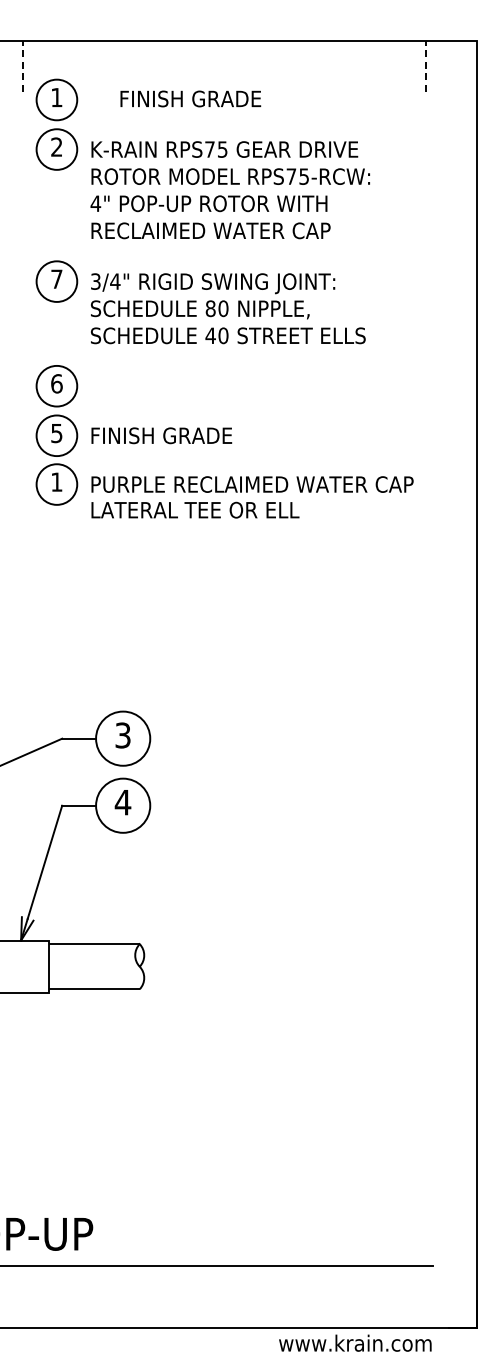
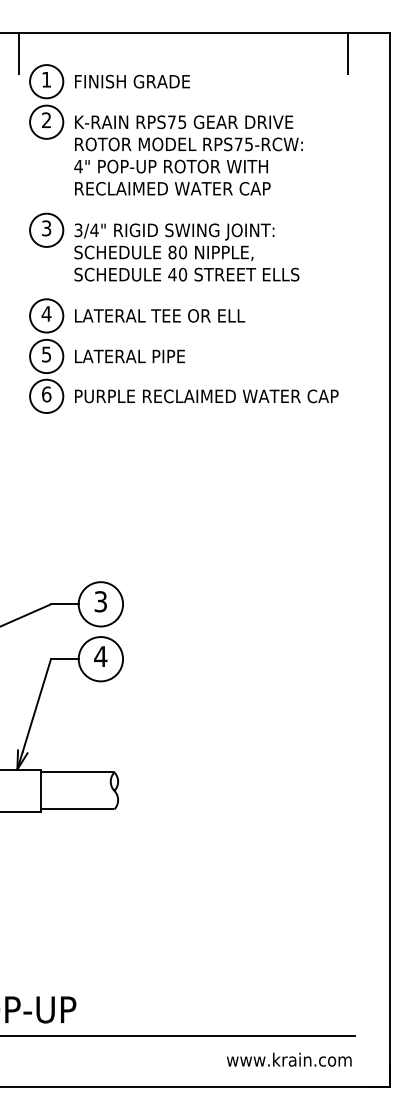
line: (23, 65) -> (19, 53), dashed -> solid
line: (425, 65) -> (348, 53), dashed -> solid
text: (190, 98) -> (132, 81), moved
text: (56, 279) -> (46, 228), 7 -> 3
text: (56, 383) -> (46, 313), 6 -> 4
text: (162, 435) -> (133, 356), FINISH GRADE -> LATERAL PIPE
text: (56, 481) -> (46, 393), 1 -> 6
text: (195, 509) -> (160, 315), moved
text: (355, 1342) -> (289, 1059), moved

